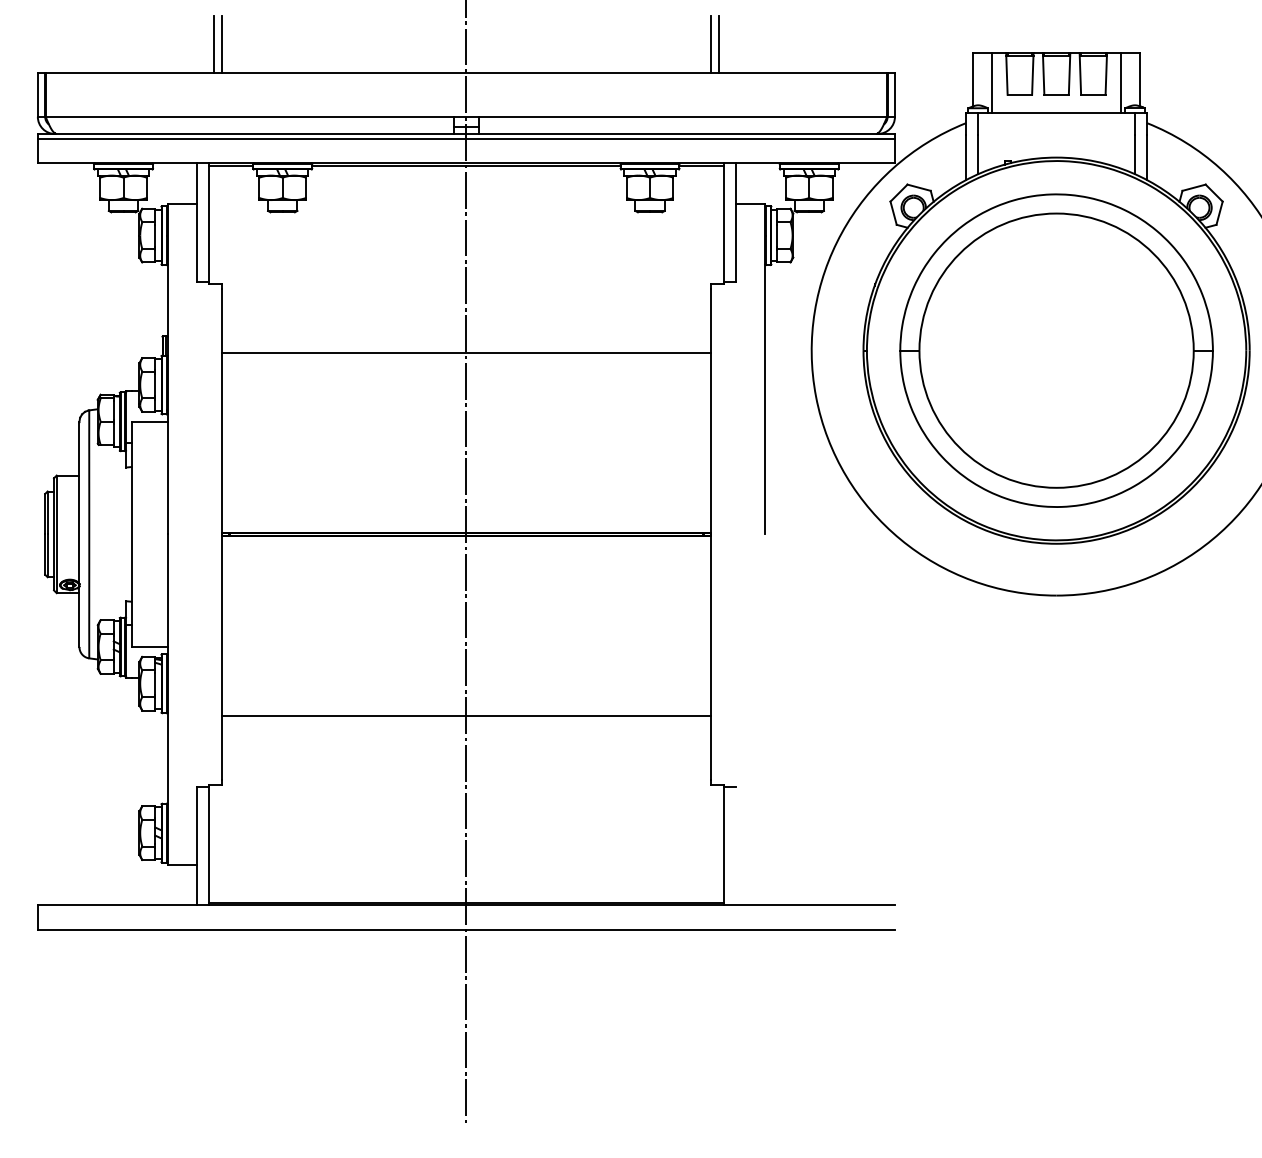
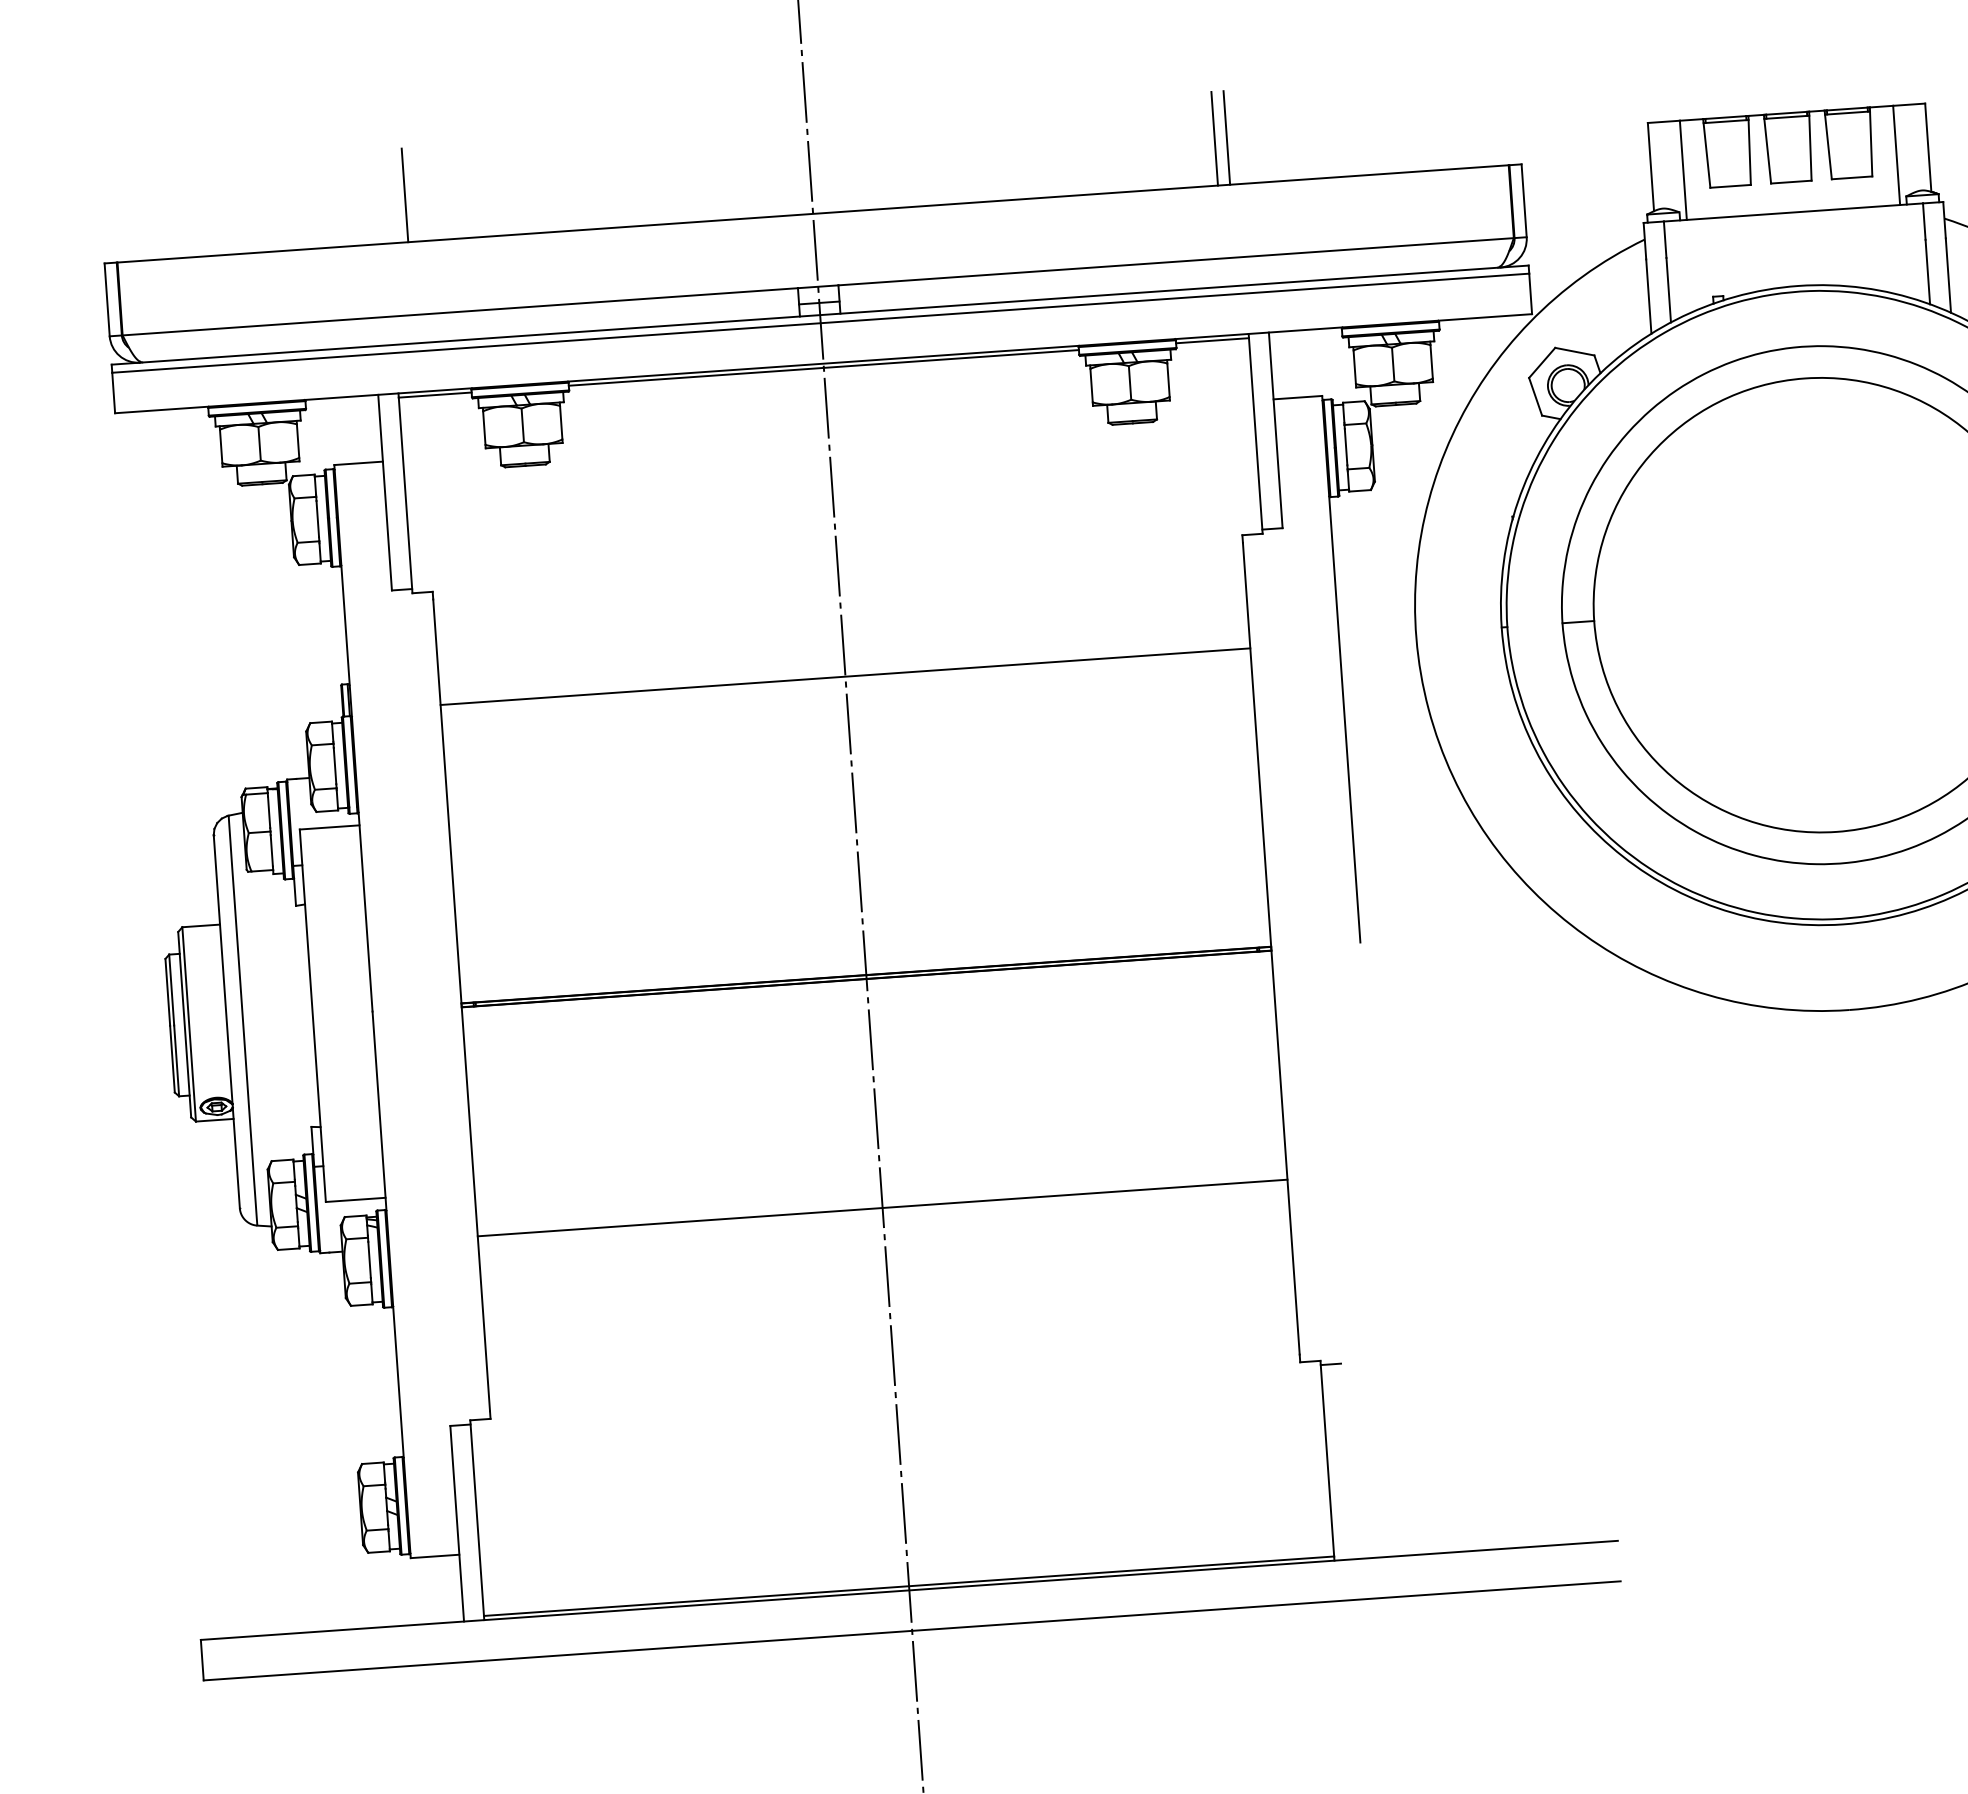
line: (214, 44) -> (393, 196), removed
line: (466, 716) -> (882, 1208), moved

